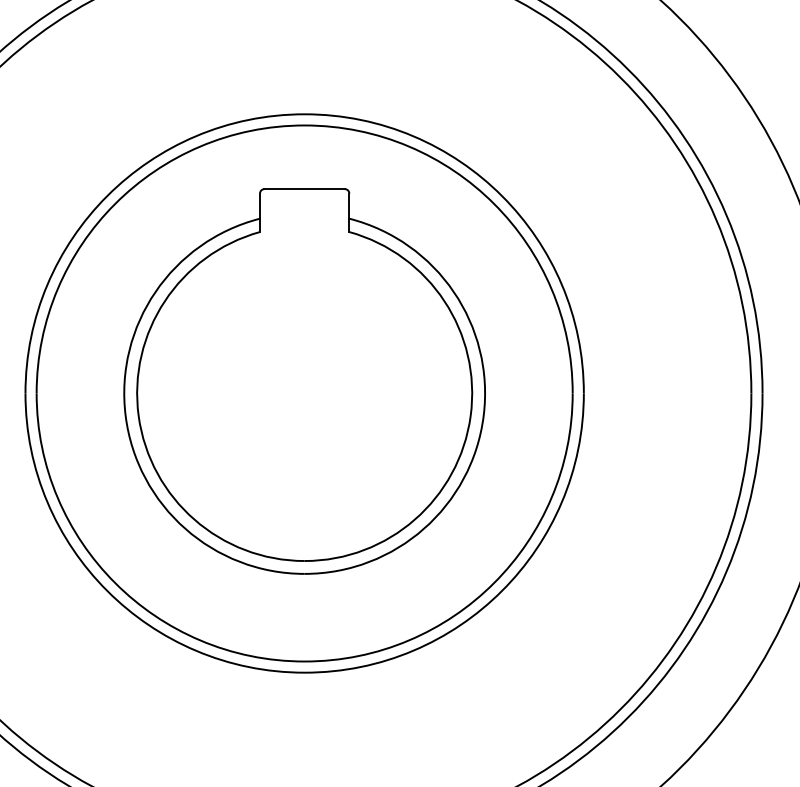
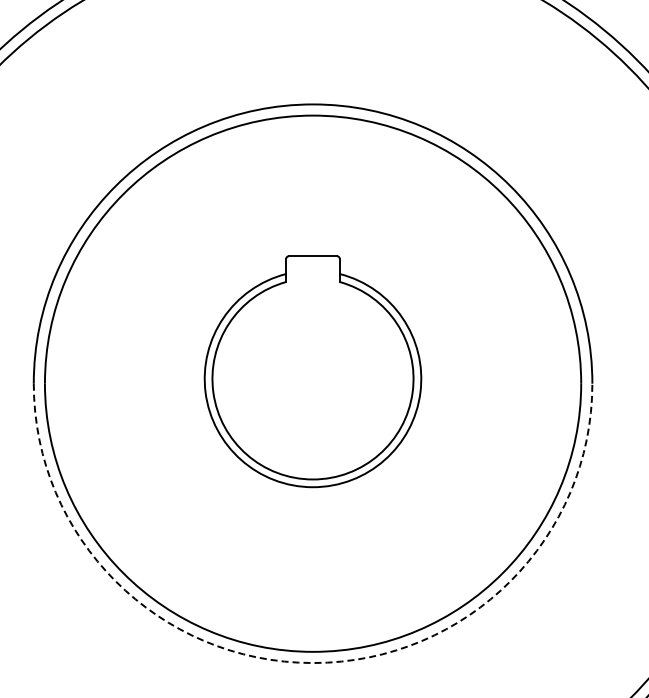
part: (304, 381) -> (312, 371), size x0.6
arc: (304, 672) -> (312, 662), solid -> dashed

